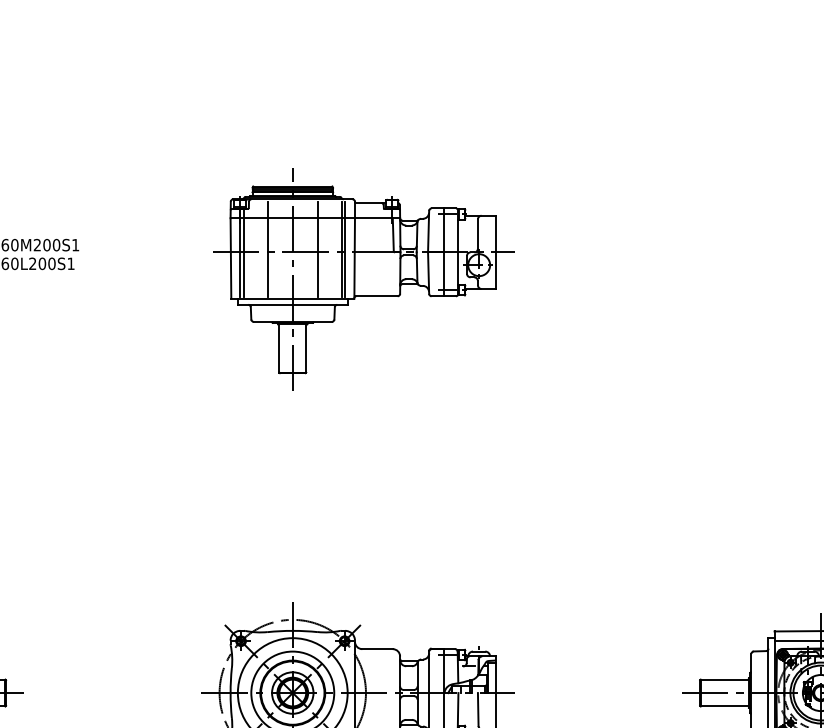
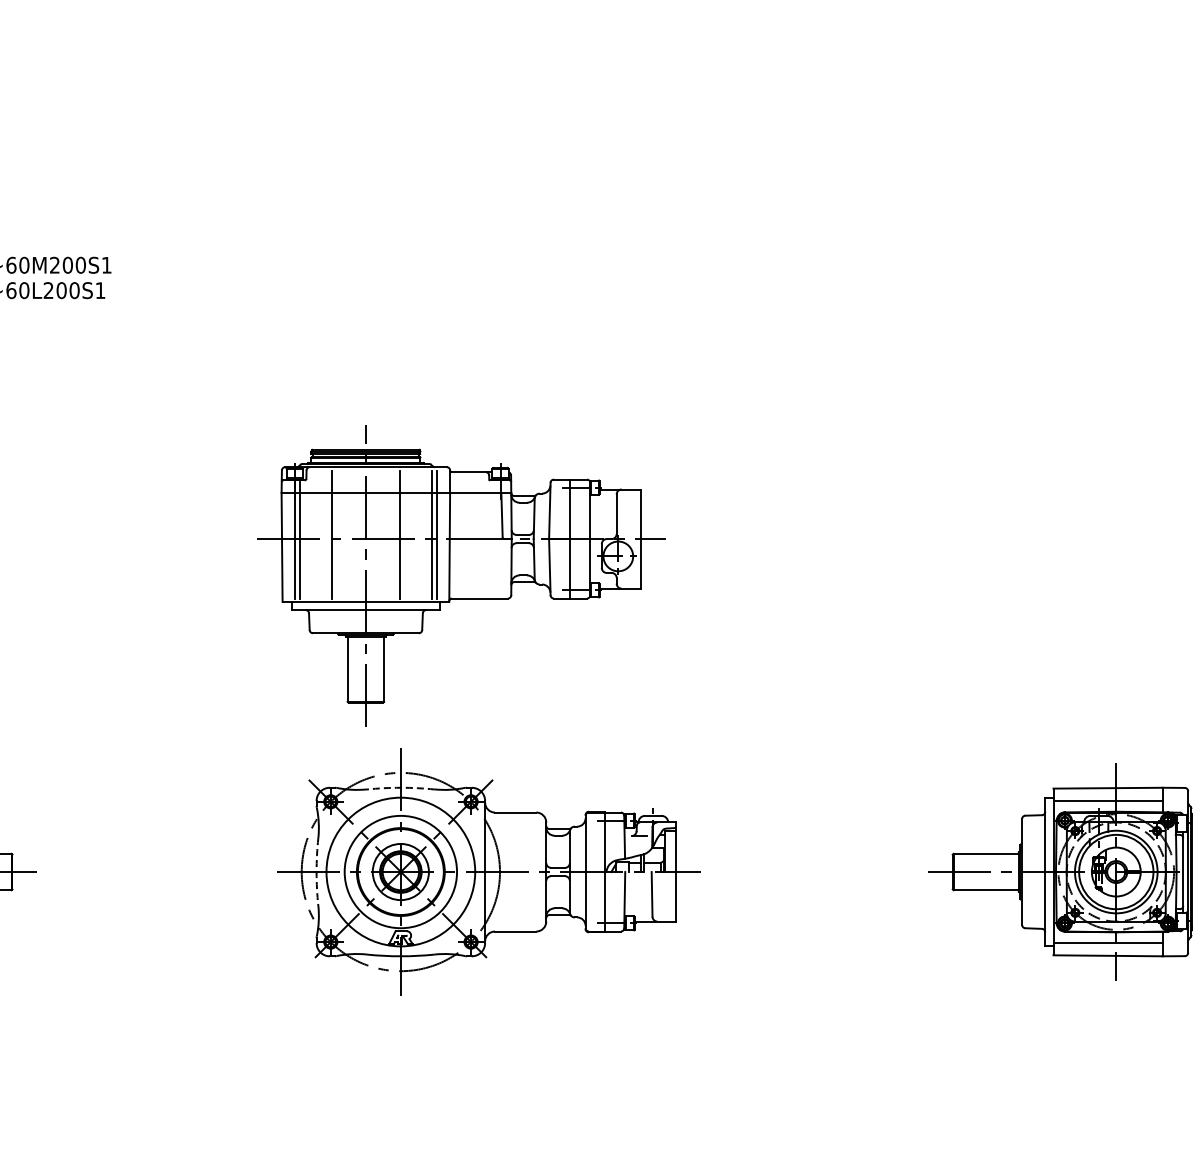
part: (363, 279) -> (461, 575), moved
arc: (292, 630) -> (400, 787), solid -> dashed
arc: (230, 693) -> (316, 872), solid -> dashed

